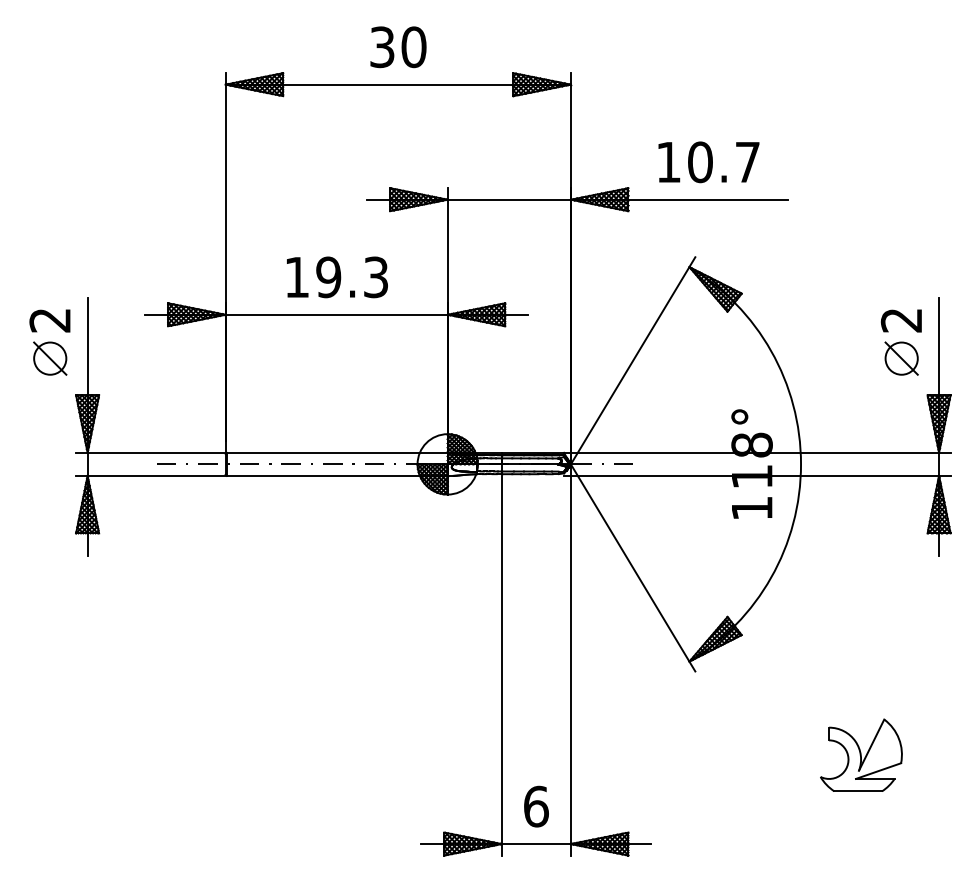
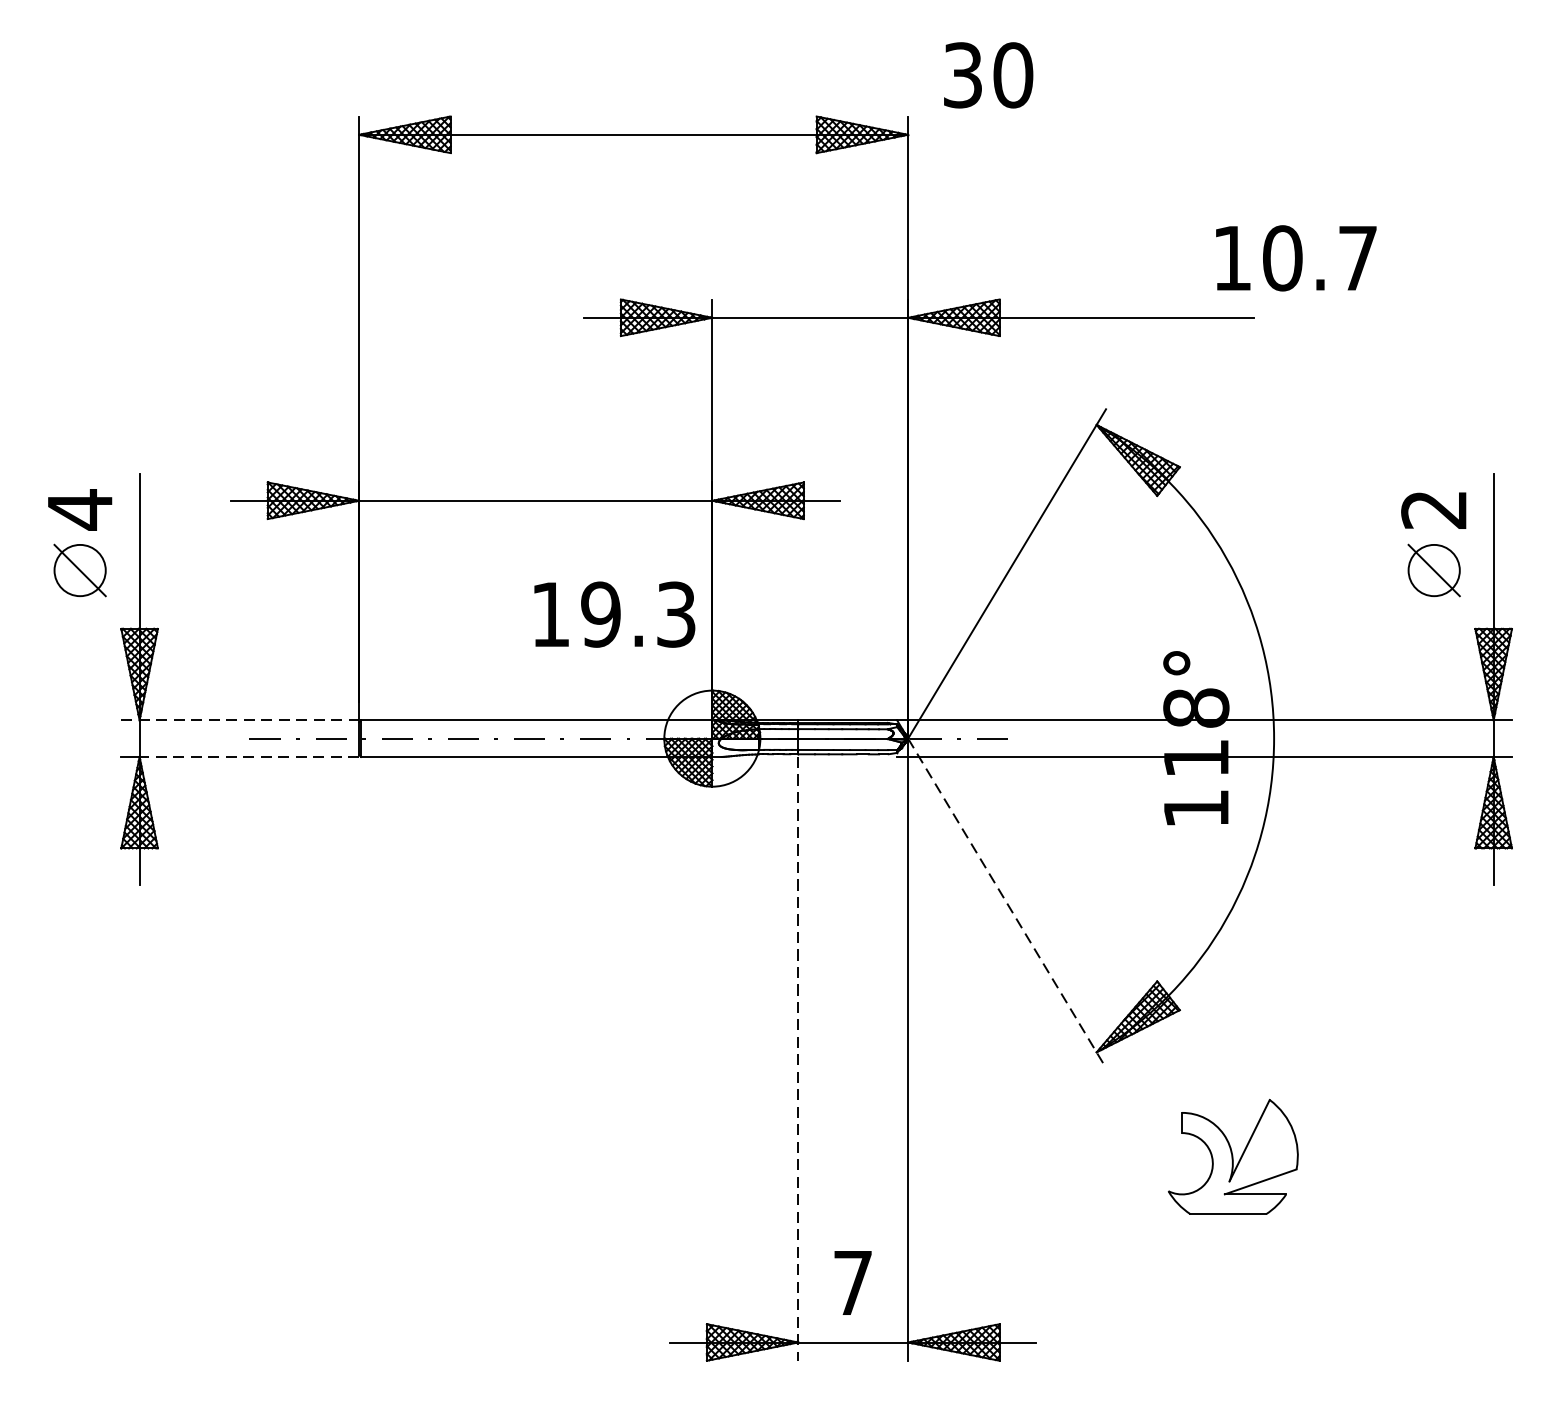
text: (398, 47) -> (988, 75), moved
text: (708, 162) -> (1295, 258), moved
text: (337, 277) -> (614, 614), moved
text: (49, 320) -> (78, 509), 2 -> 4
line: (150, 452) -> (239, 719), solid -> dashed
line: (156, 475) -> (249, 756), solid -> dashed
line: (633, 567) -> (1007, 902), solid -> dashed
line: (501, 665) -> (797, 1058), solid -> dashed
part: (861, 754) -> (1233, 1155), moved
text: (536, 806) -> (853, 1282), 6 -> 7

